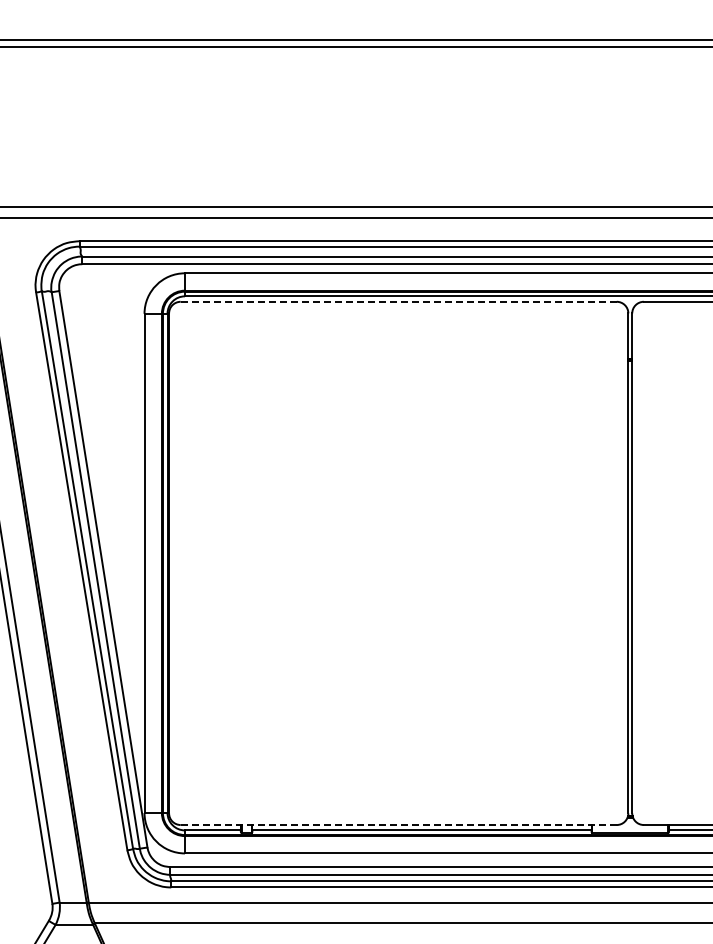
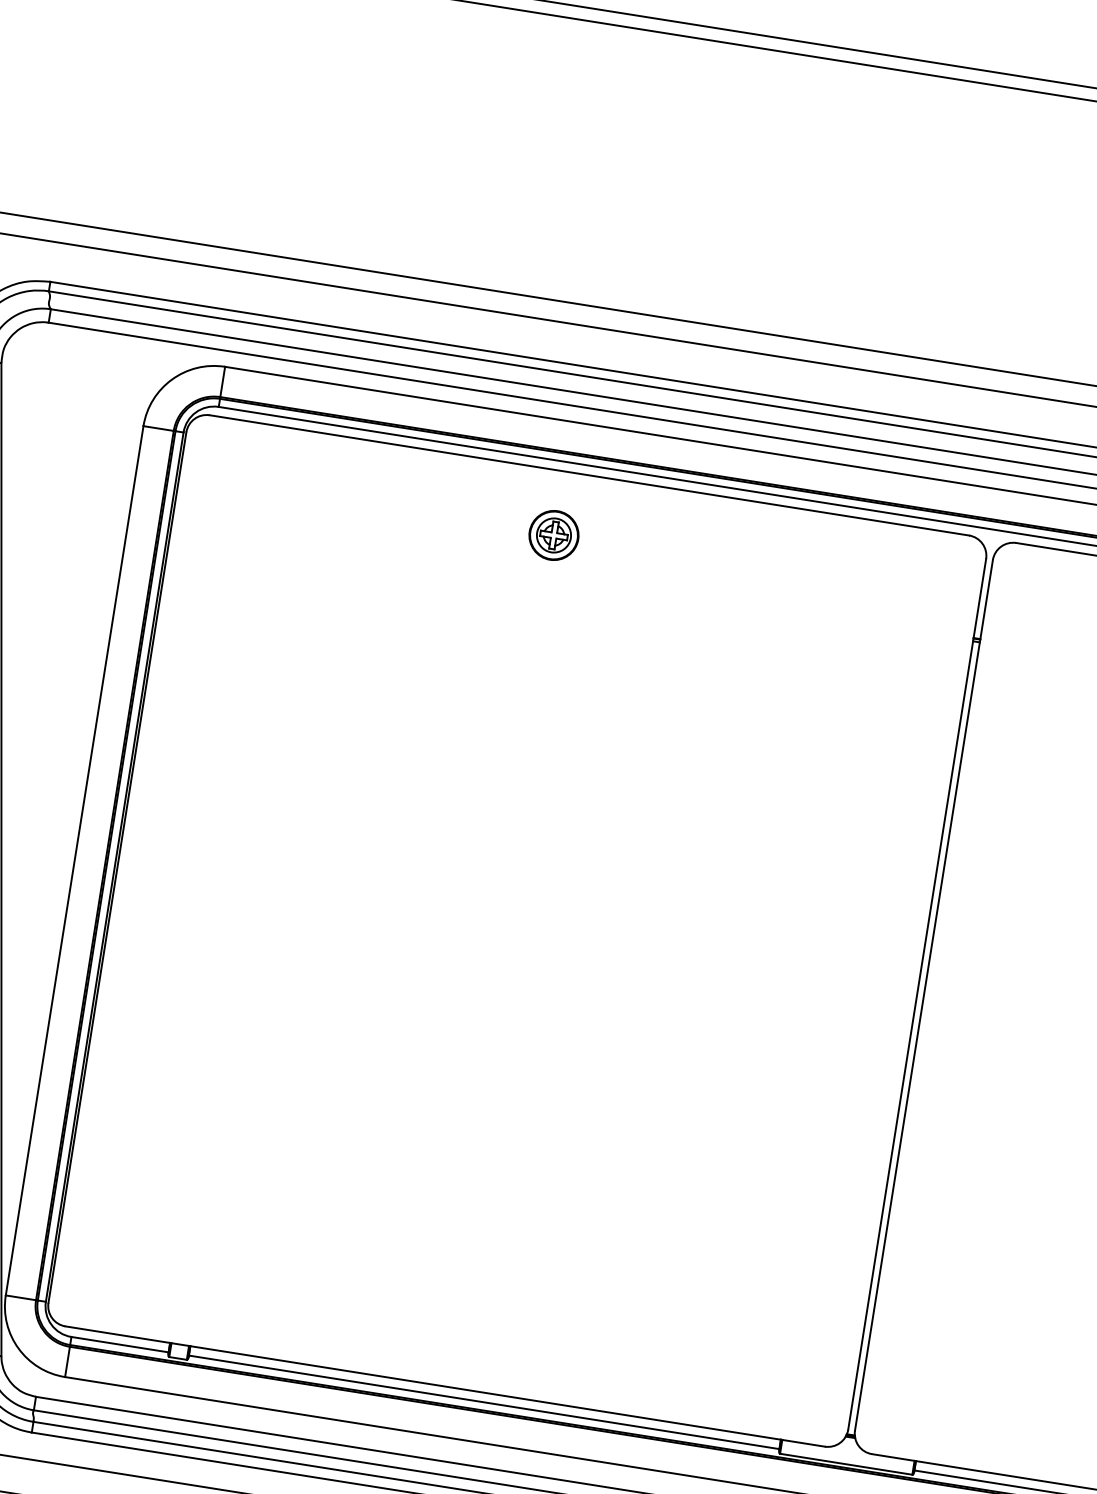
line: (398, 301) -> (589, 474), dashed -> solid
part: (383, 338) -> (552, 535), added
line: (399, 825) -> (446, 1387), dashed -> solid

